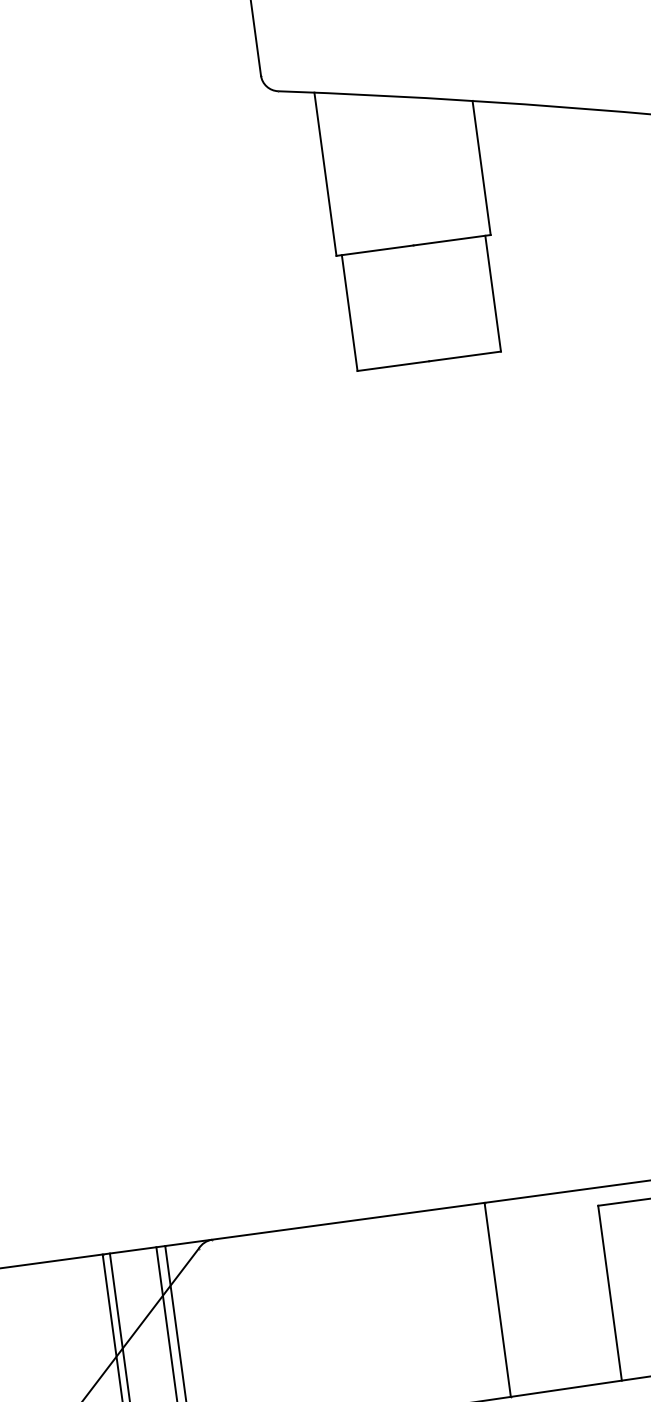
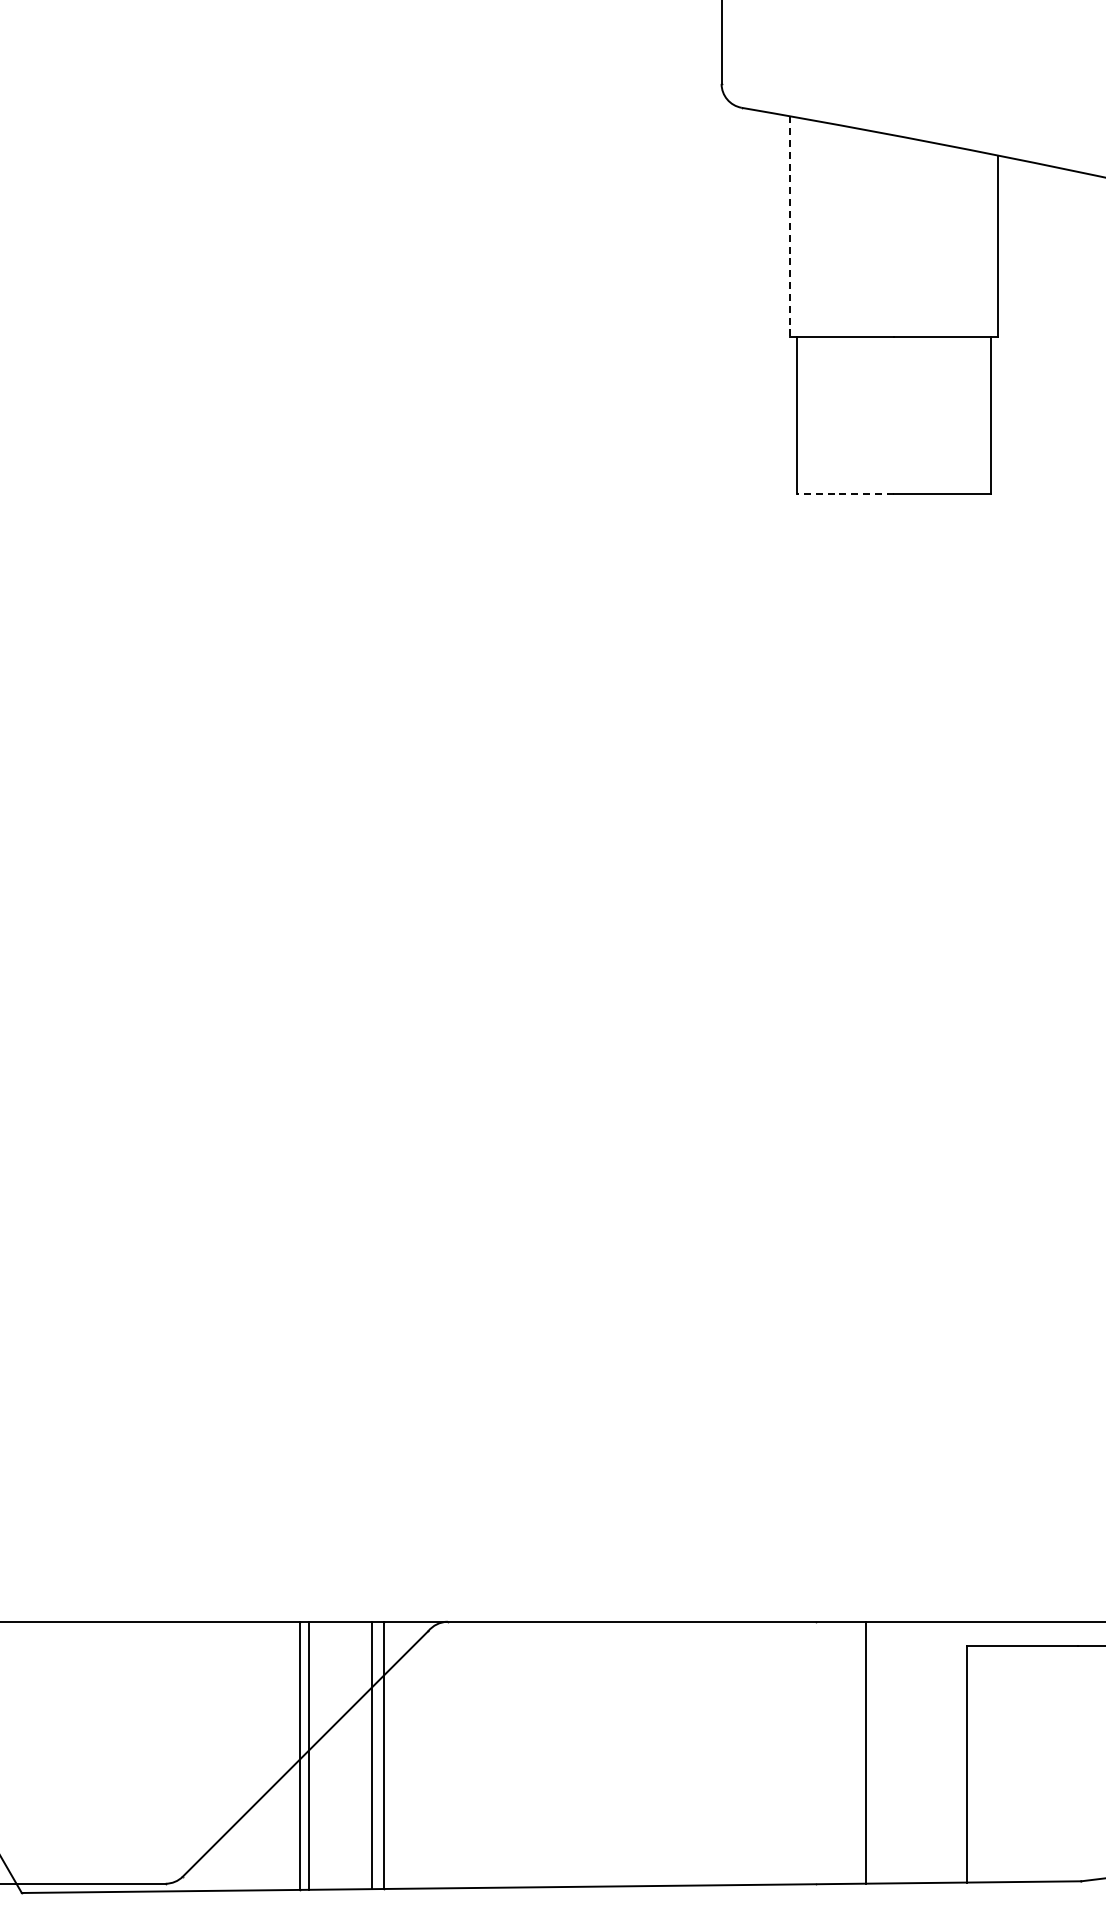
line: (325, 174) -> (789, 227), solid -> dashed
line: (393, 365) -> (845, 493), solid -> dashed
line: (497, 1299) -> (866, 1752), moved

